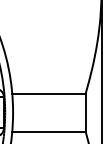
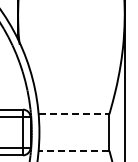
line: (49, 94) -> (74, 114), solid -> dashed
line: (48, 131) -> (73, 150), solid -> dashed

